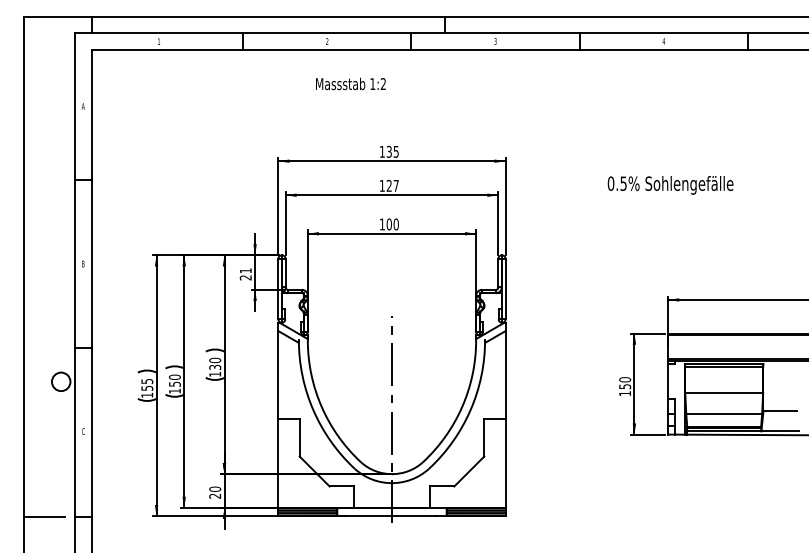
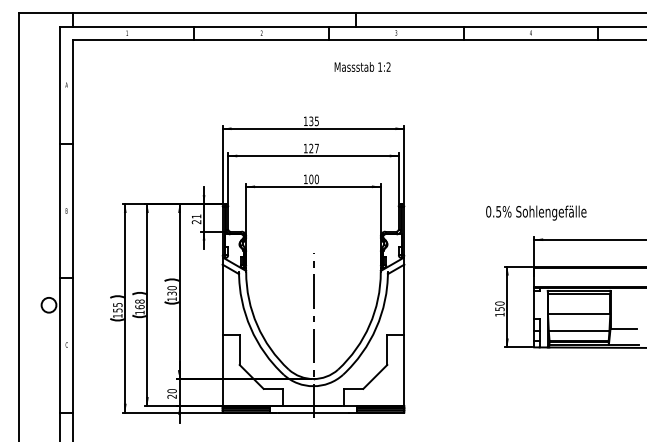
text: (350, 83) -> (362, 66), moved
text: (670, 184) -> (536, 212), moved
text: (174, 380) -> (139, 304), 150 -> 168
line: (44, 515) -> (35, 412), removed

